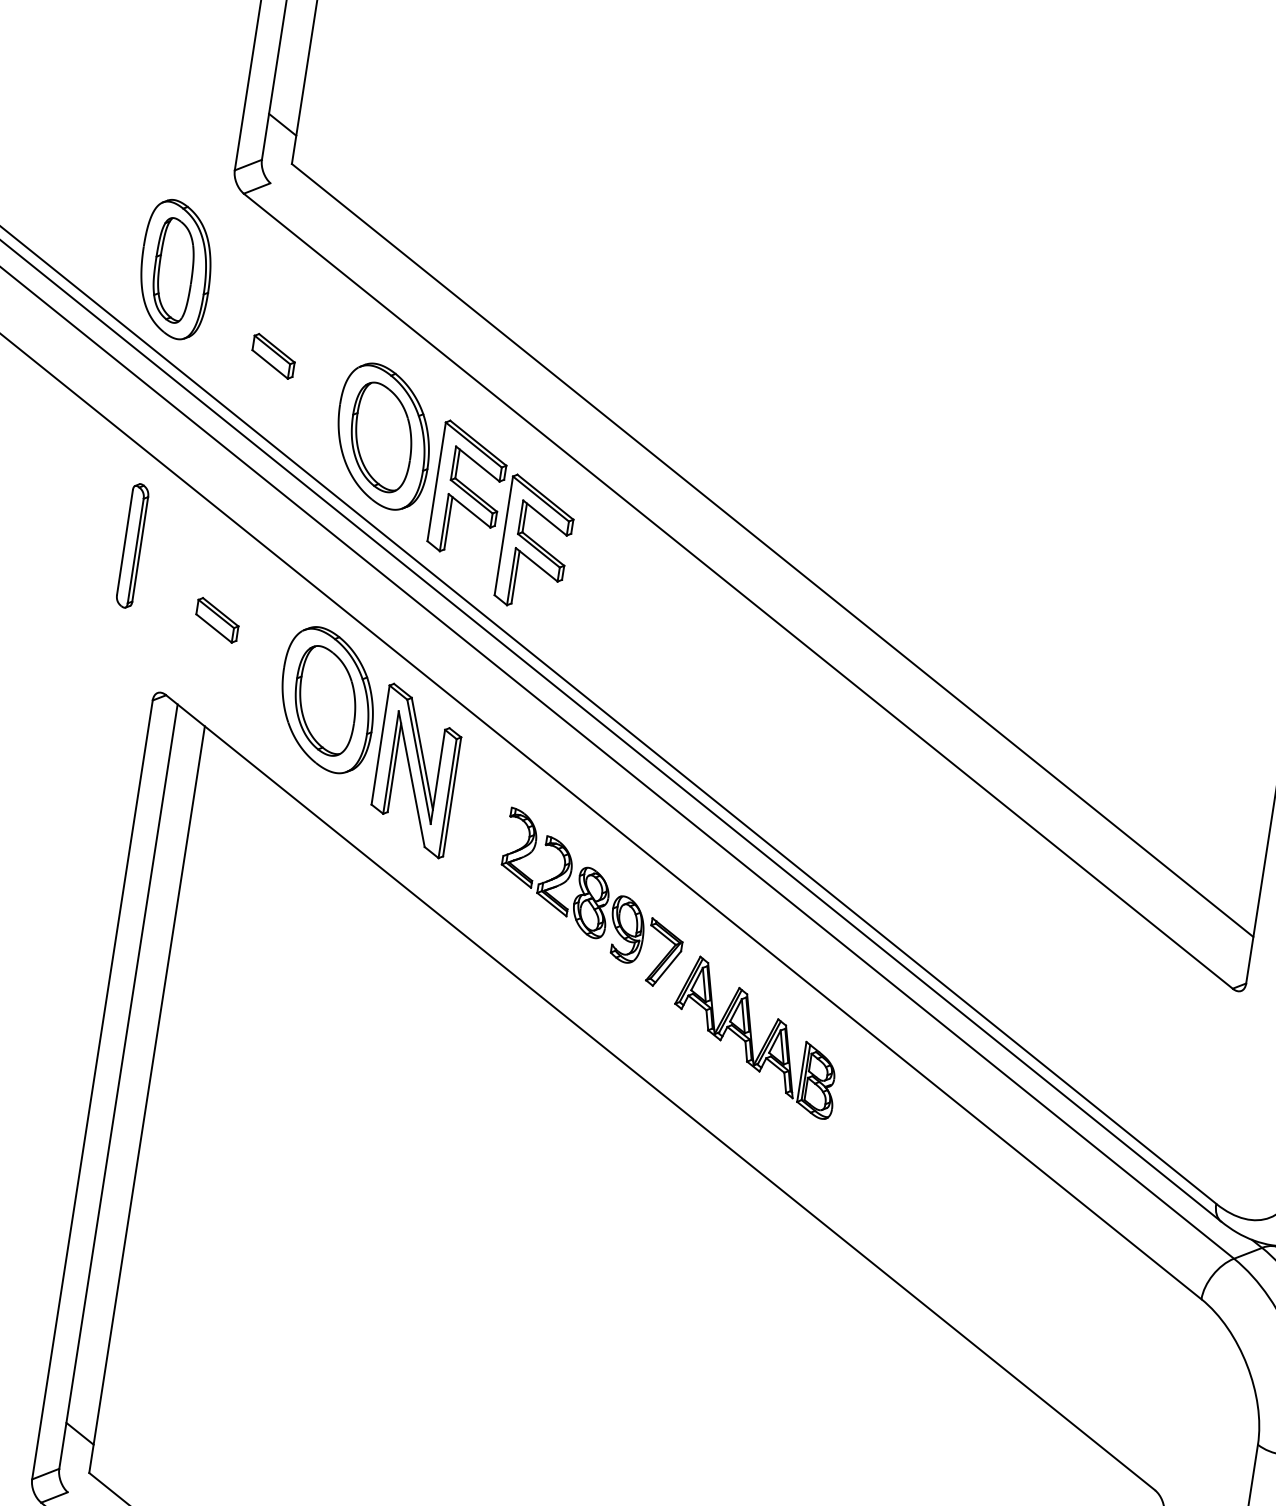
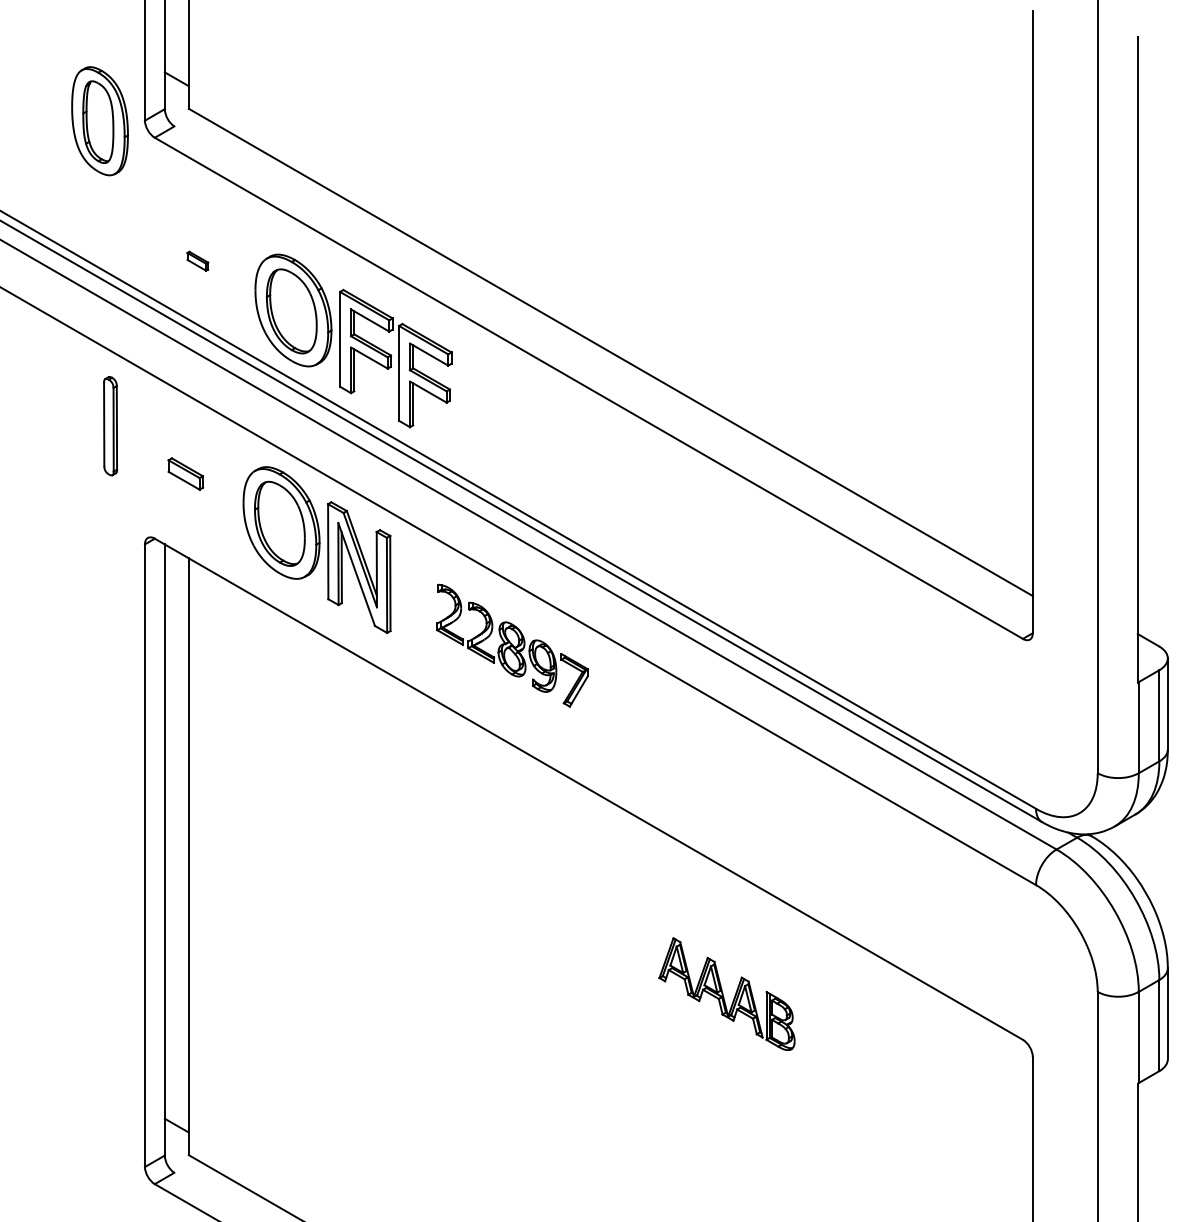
part: (175, 269) -> (99, 121), moved
part: (273, 356) -> (197, 261), size x0.6
part: (756, 1036) -> (726, 993), moved

